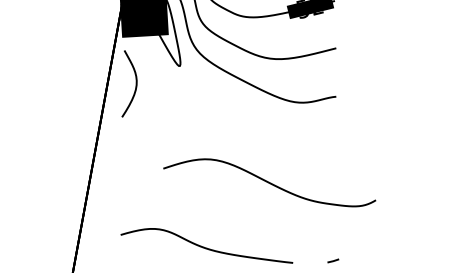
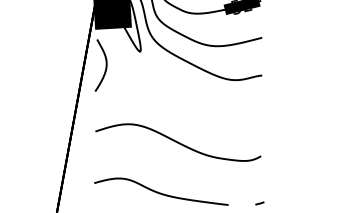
curve: (269, 182) -> (178, 142), moved

